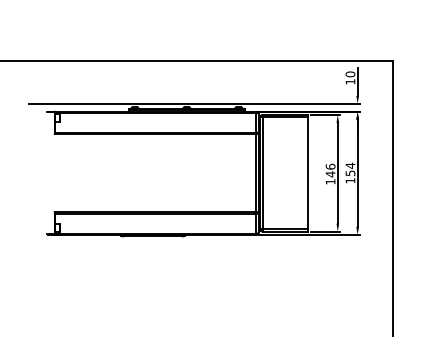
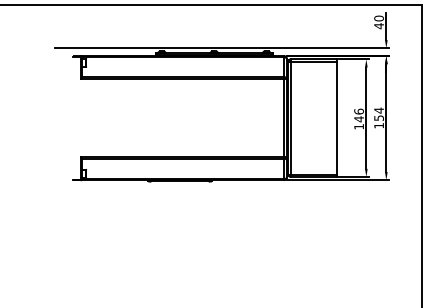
text: (350, 81) -> (379, 25), 10 -> 40

